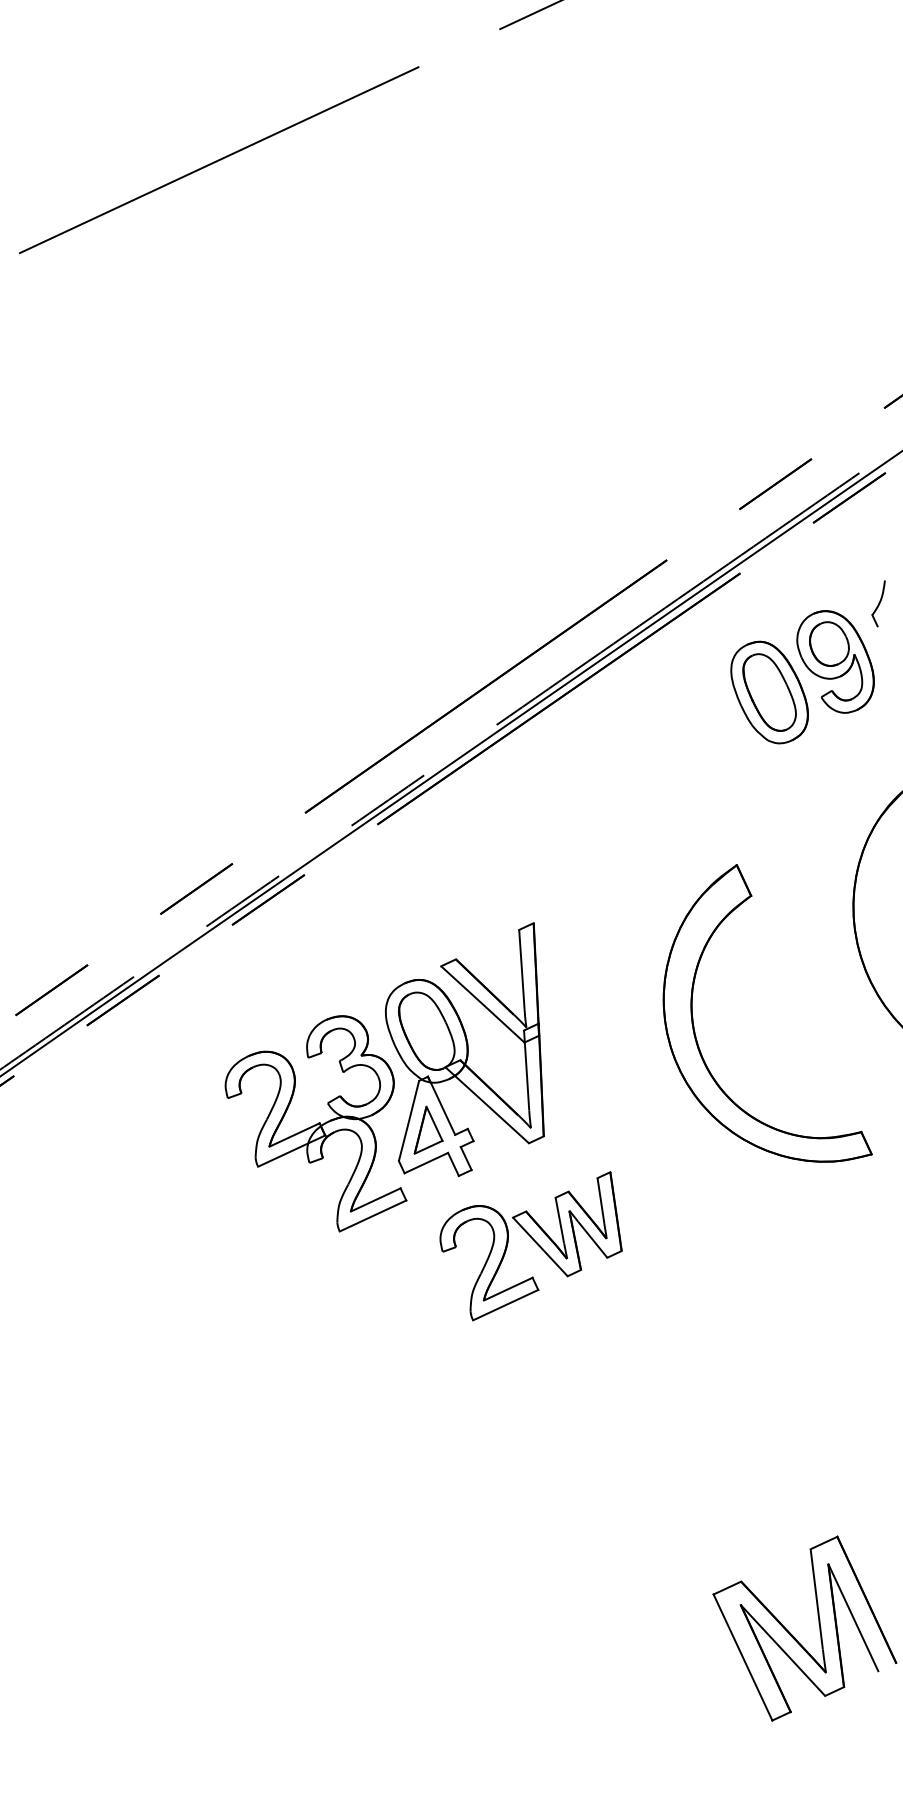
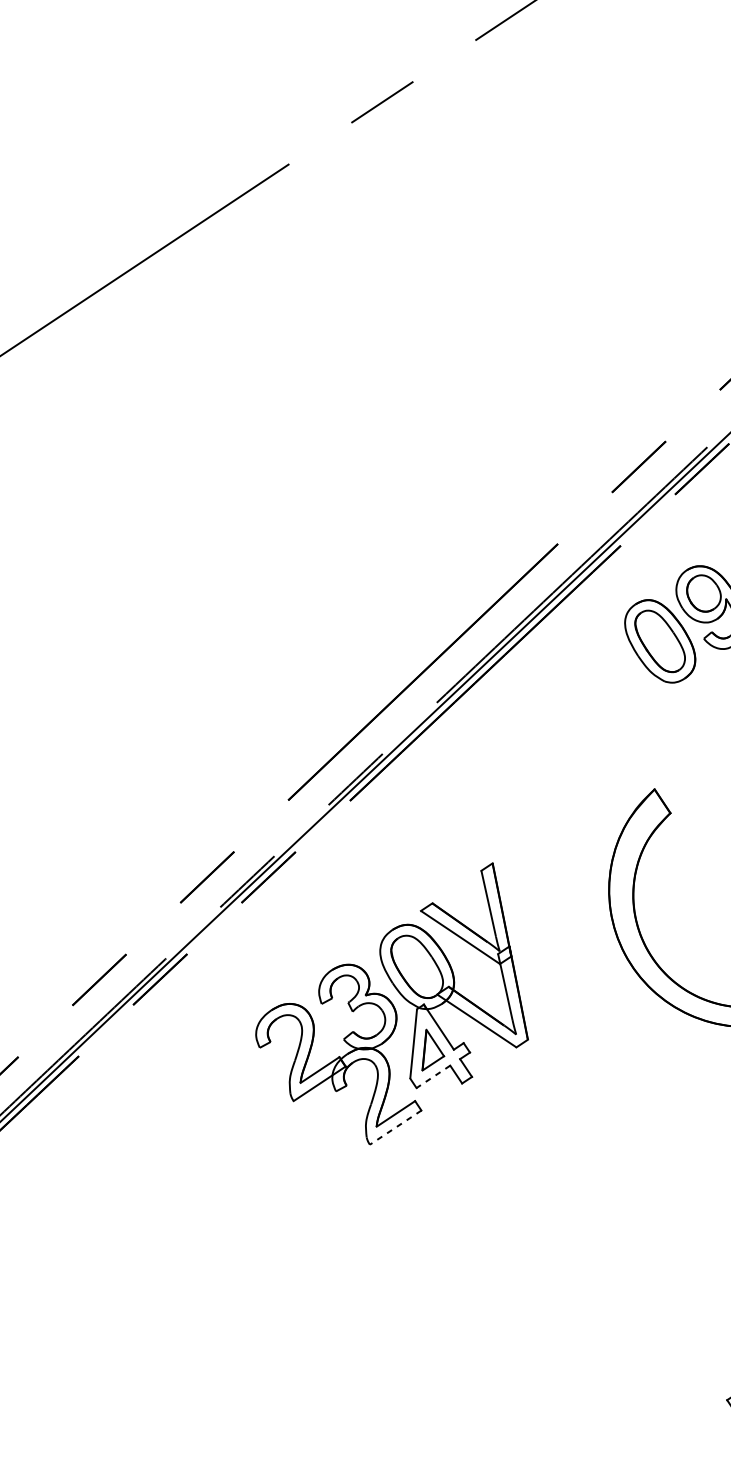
line: (425, 1163) -> (432, 1077), solid -> dashed
line: (373, 1216) -> (396, 1128), solid -> dashed
part: (530, 1246) -> (530, 1133), removed

